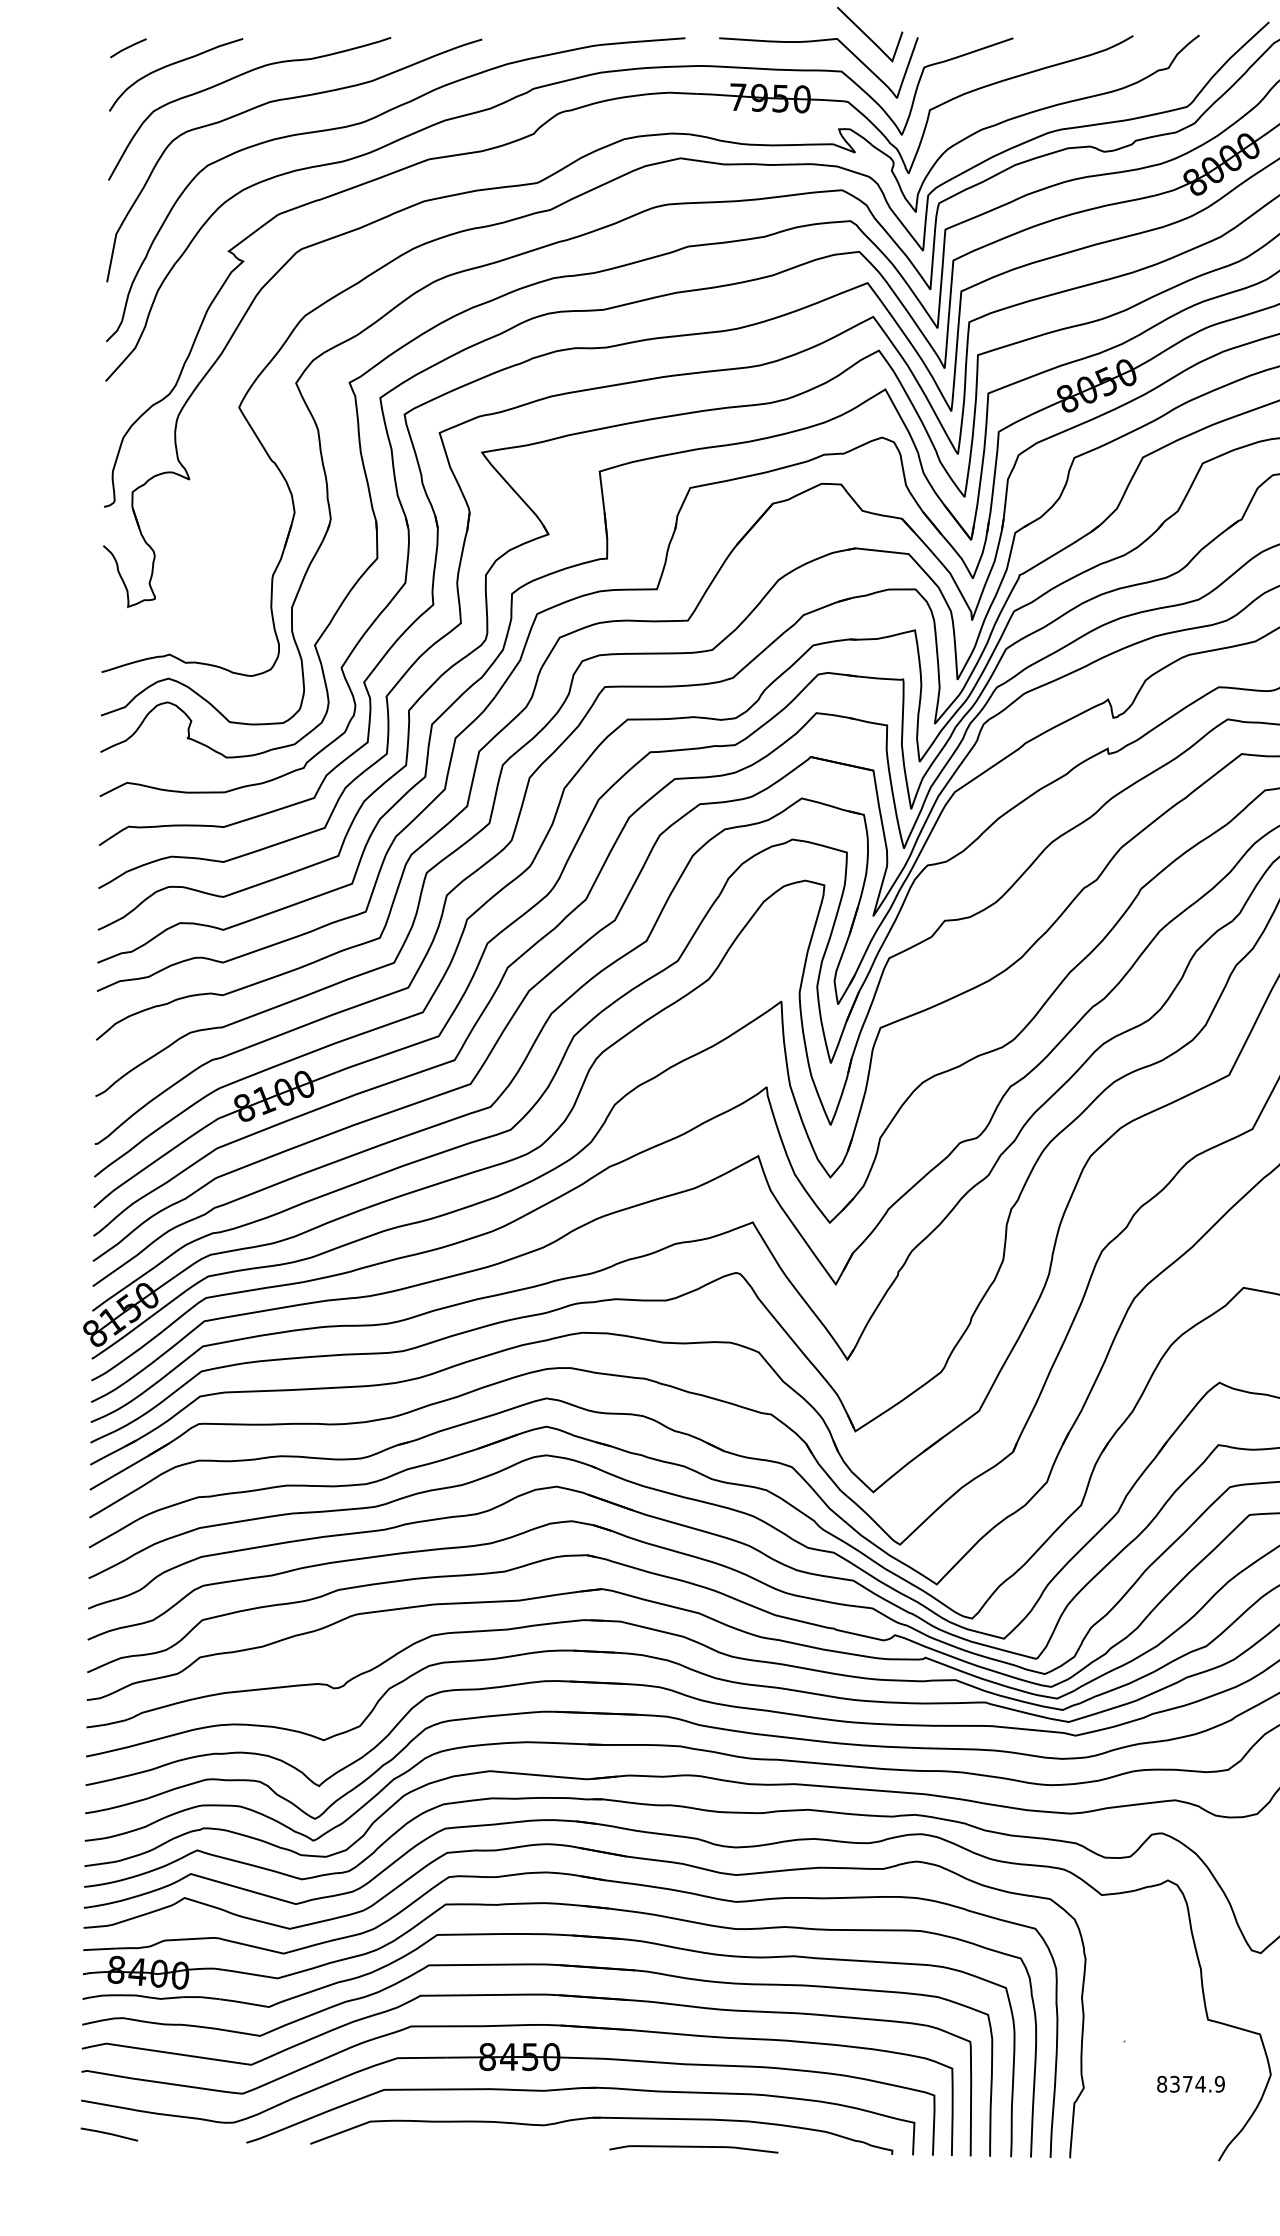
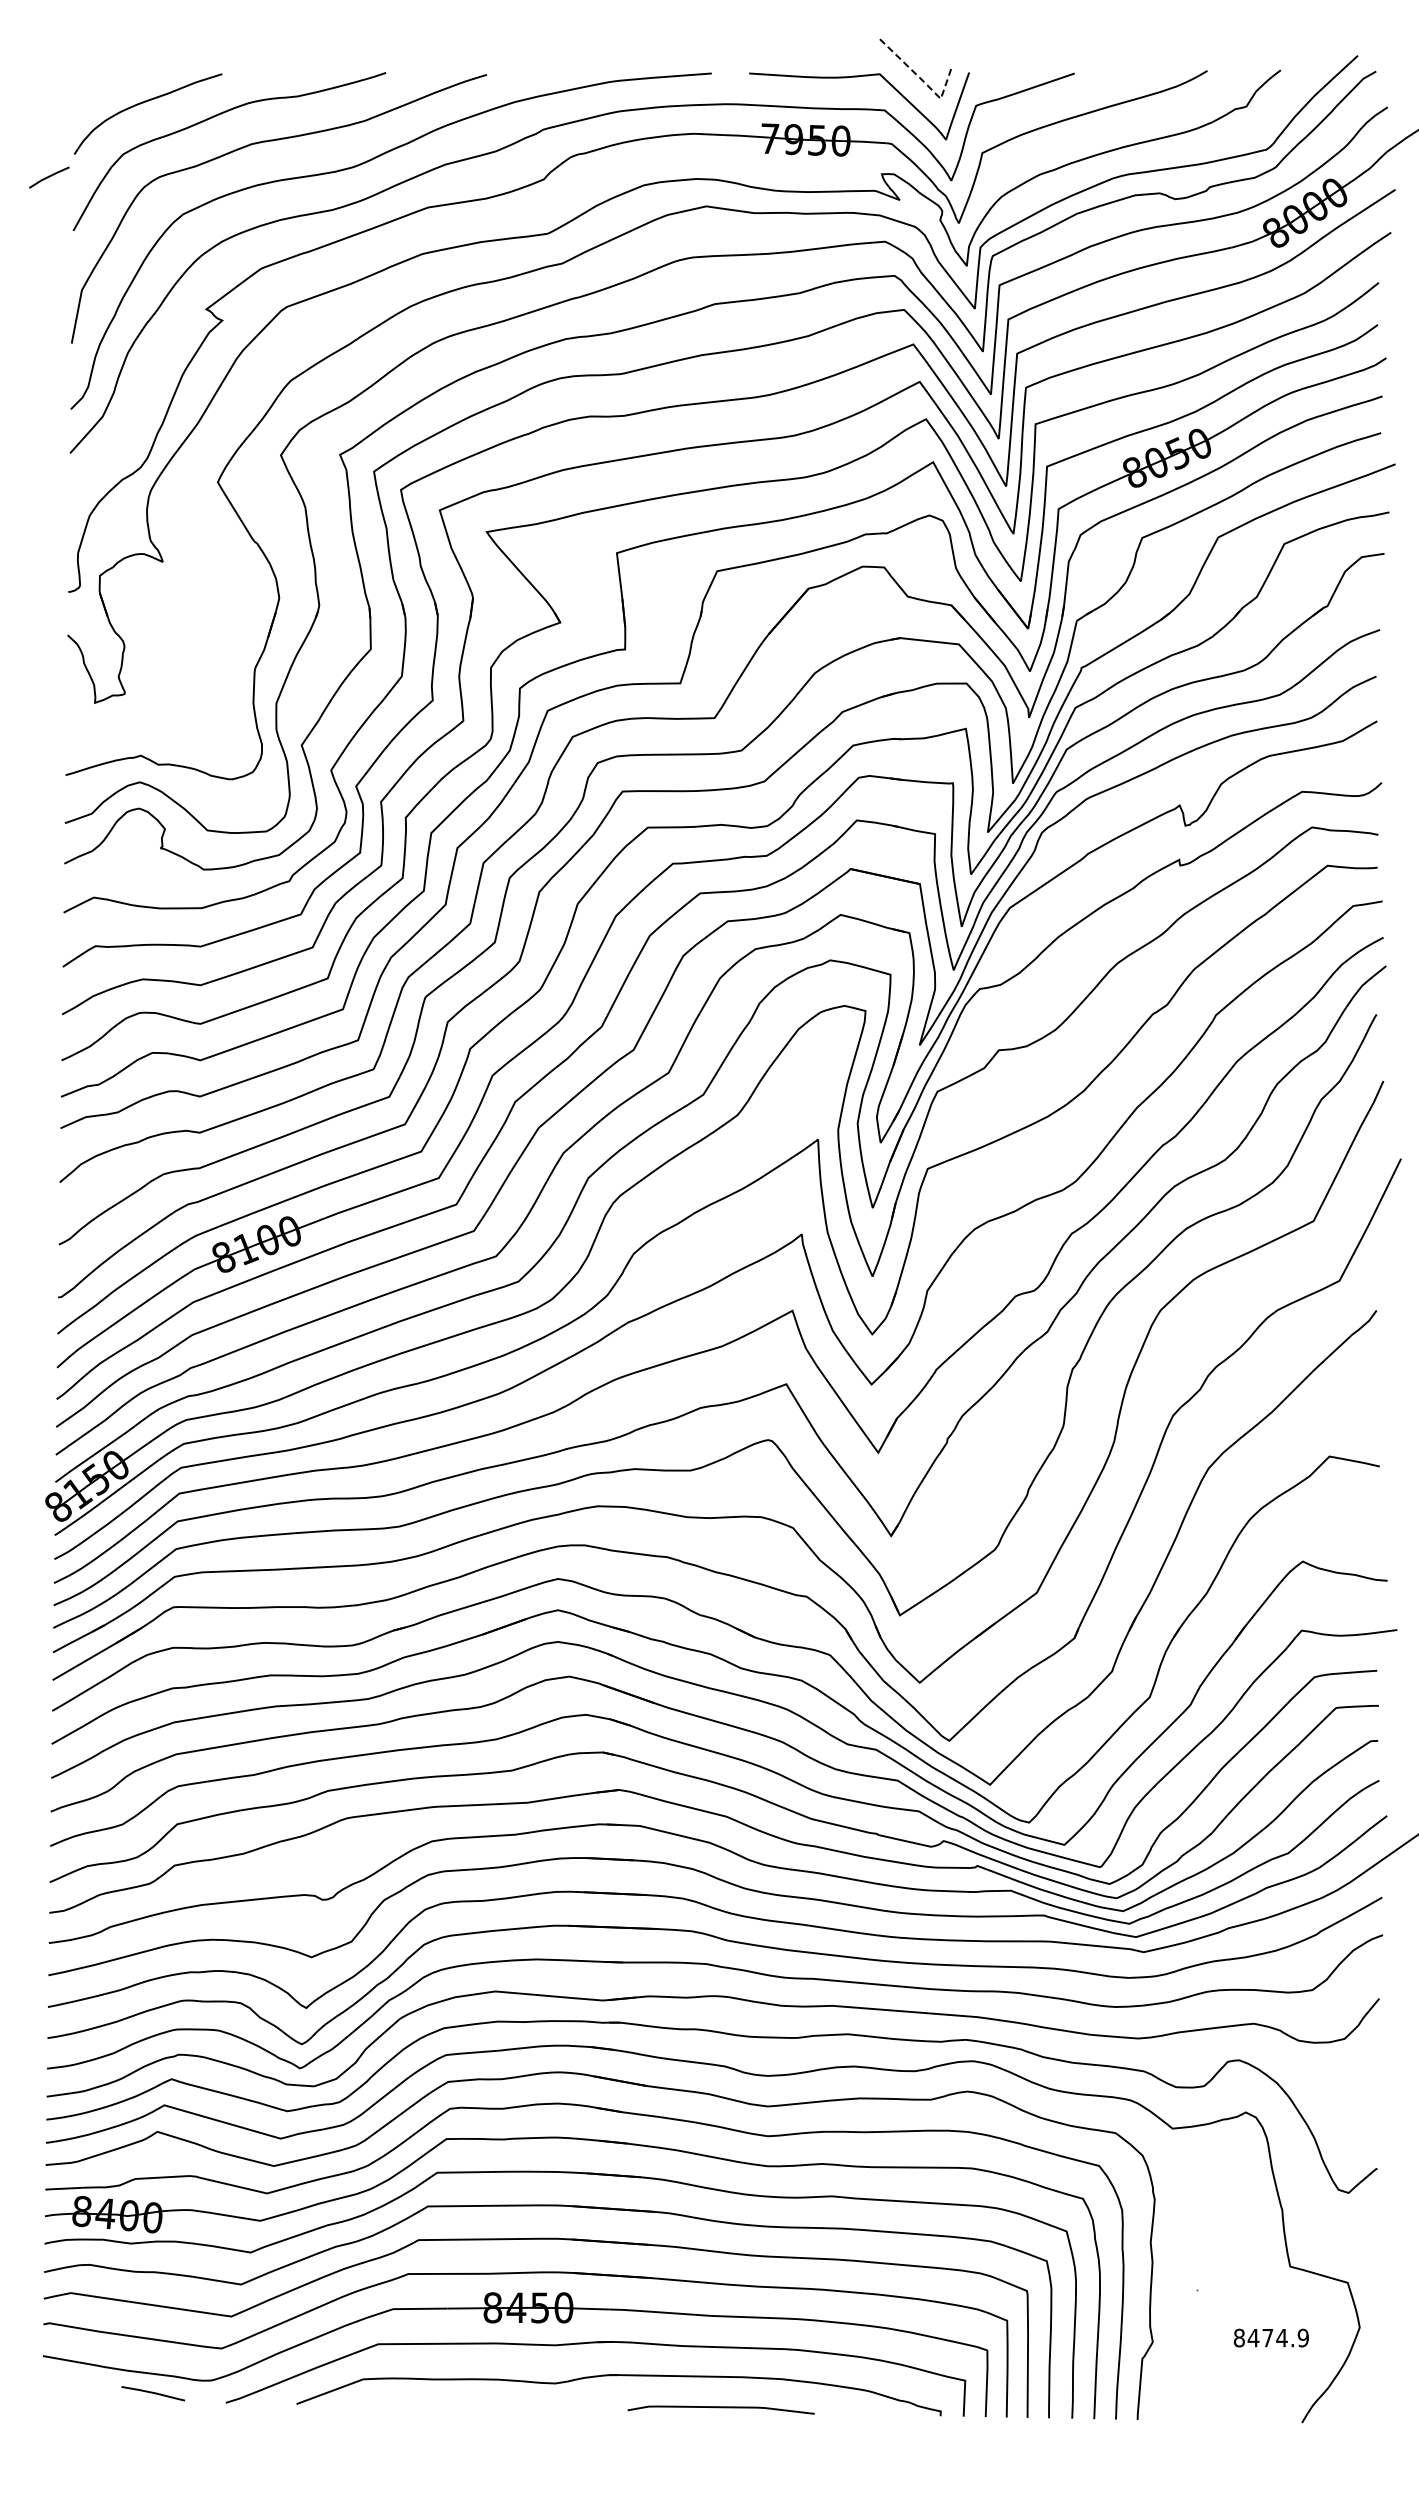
line: (876, 45) -> (923, 81), solid -> dashed
line: (128, 48) -> (49, 177), moved
text: (1174, 2083) -> (1253, 2337), 8374.9 -> 8474.9
line: (108, 2134) -> (152, 2393), moved

